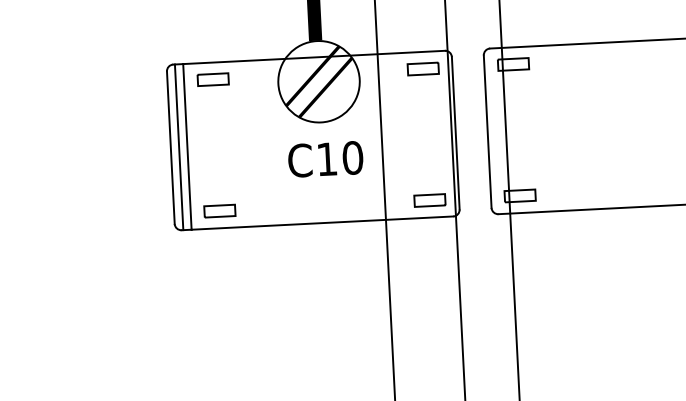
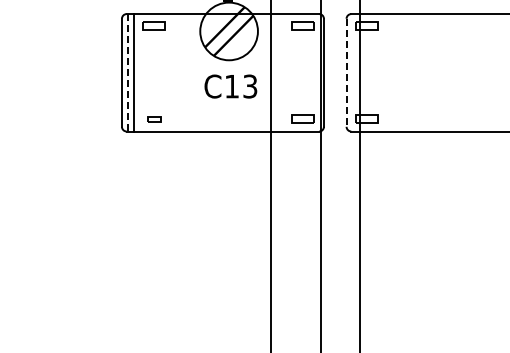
line: (487, 132) -> (346, 73), solid -> dashed
line: (178, 146) -> (127, 72), solid -> dashed
text: (353, 157) -> (250, 86), C10 -> C13
part: (218, 209) -> (153, 118), size x0.6

